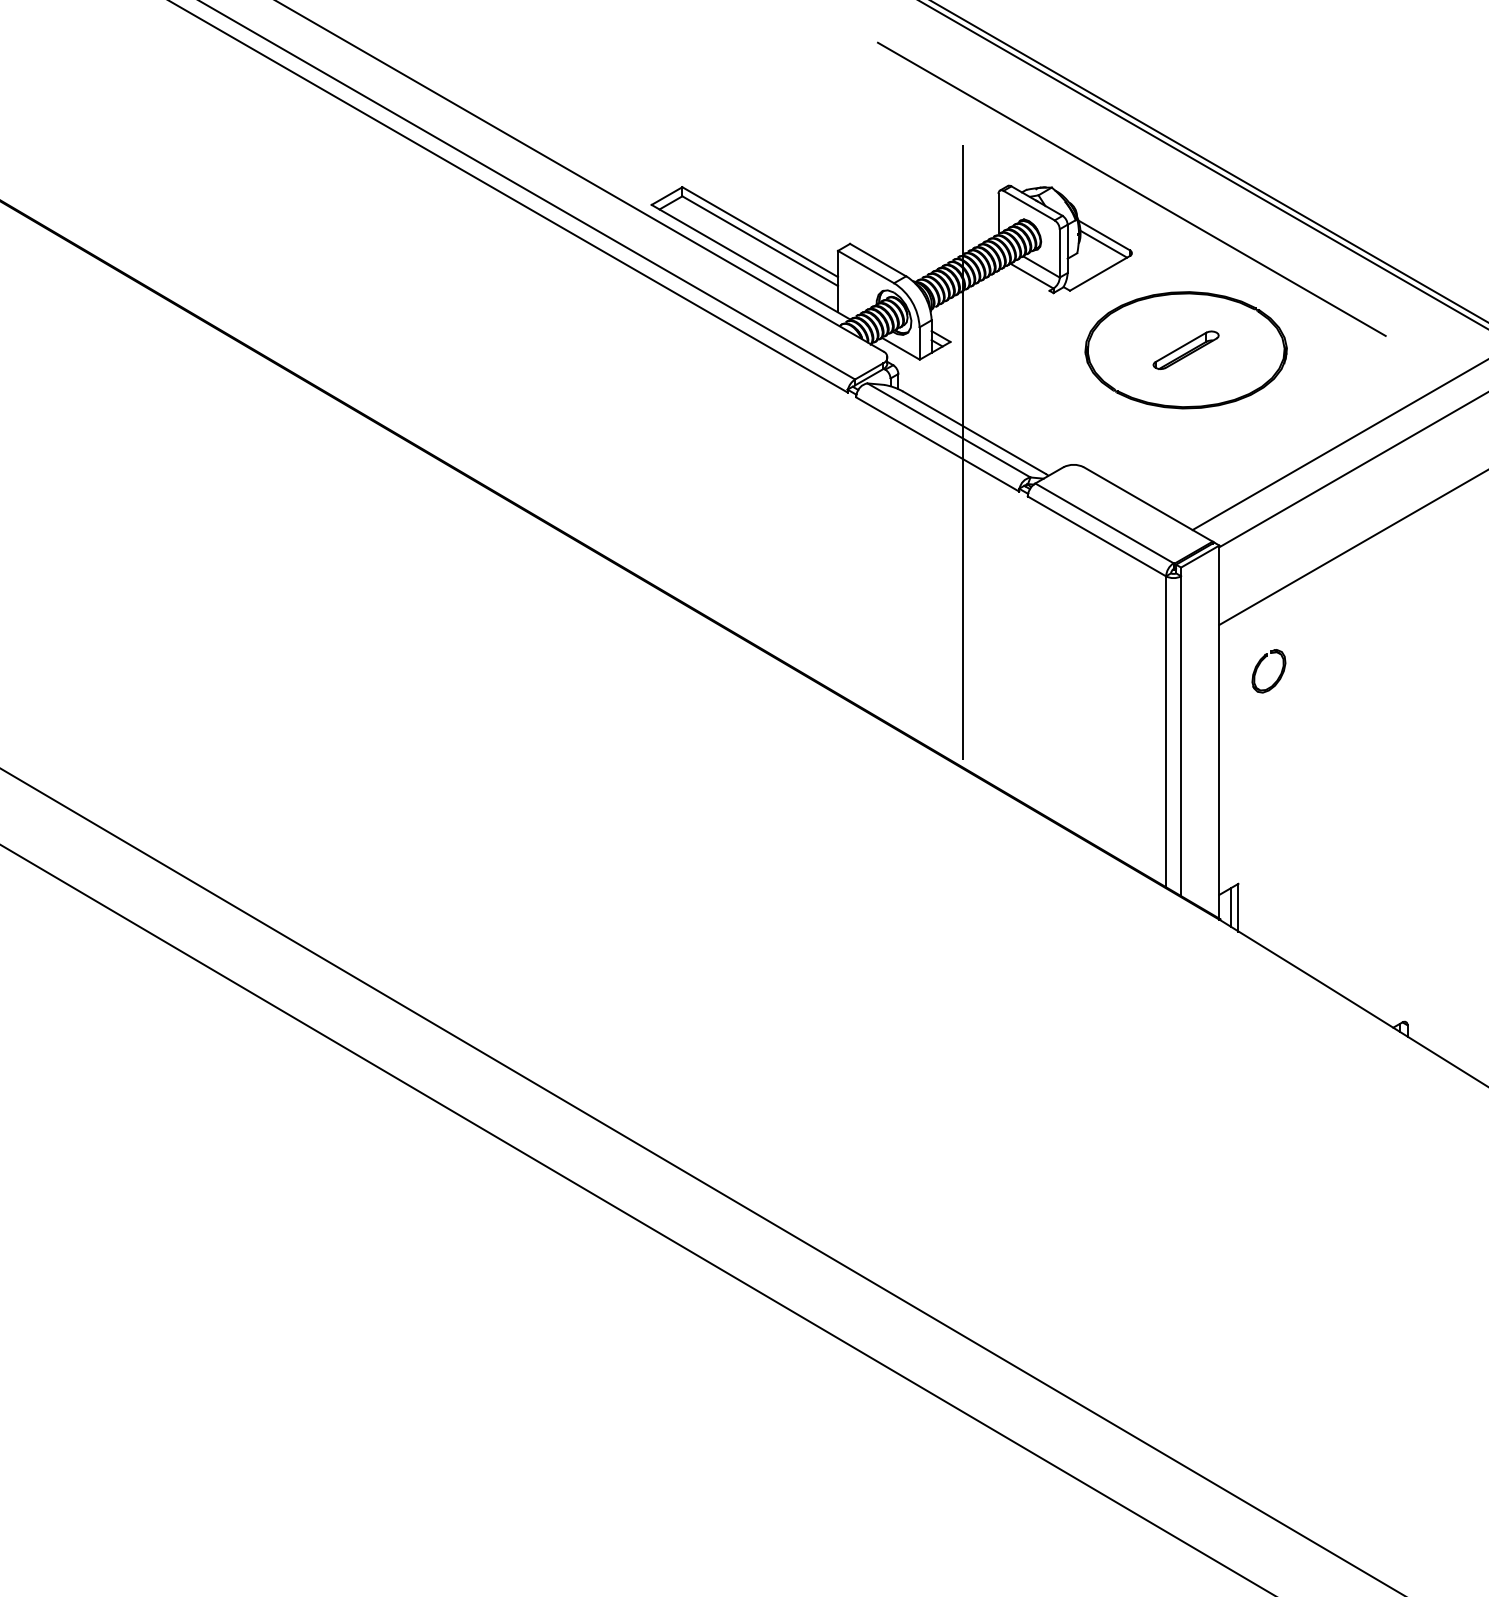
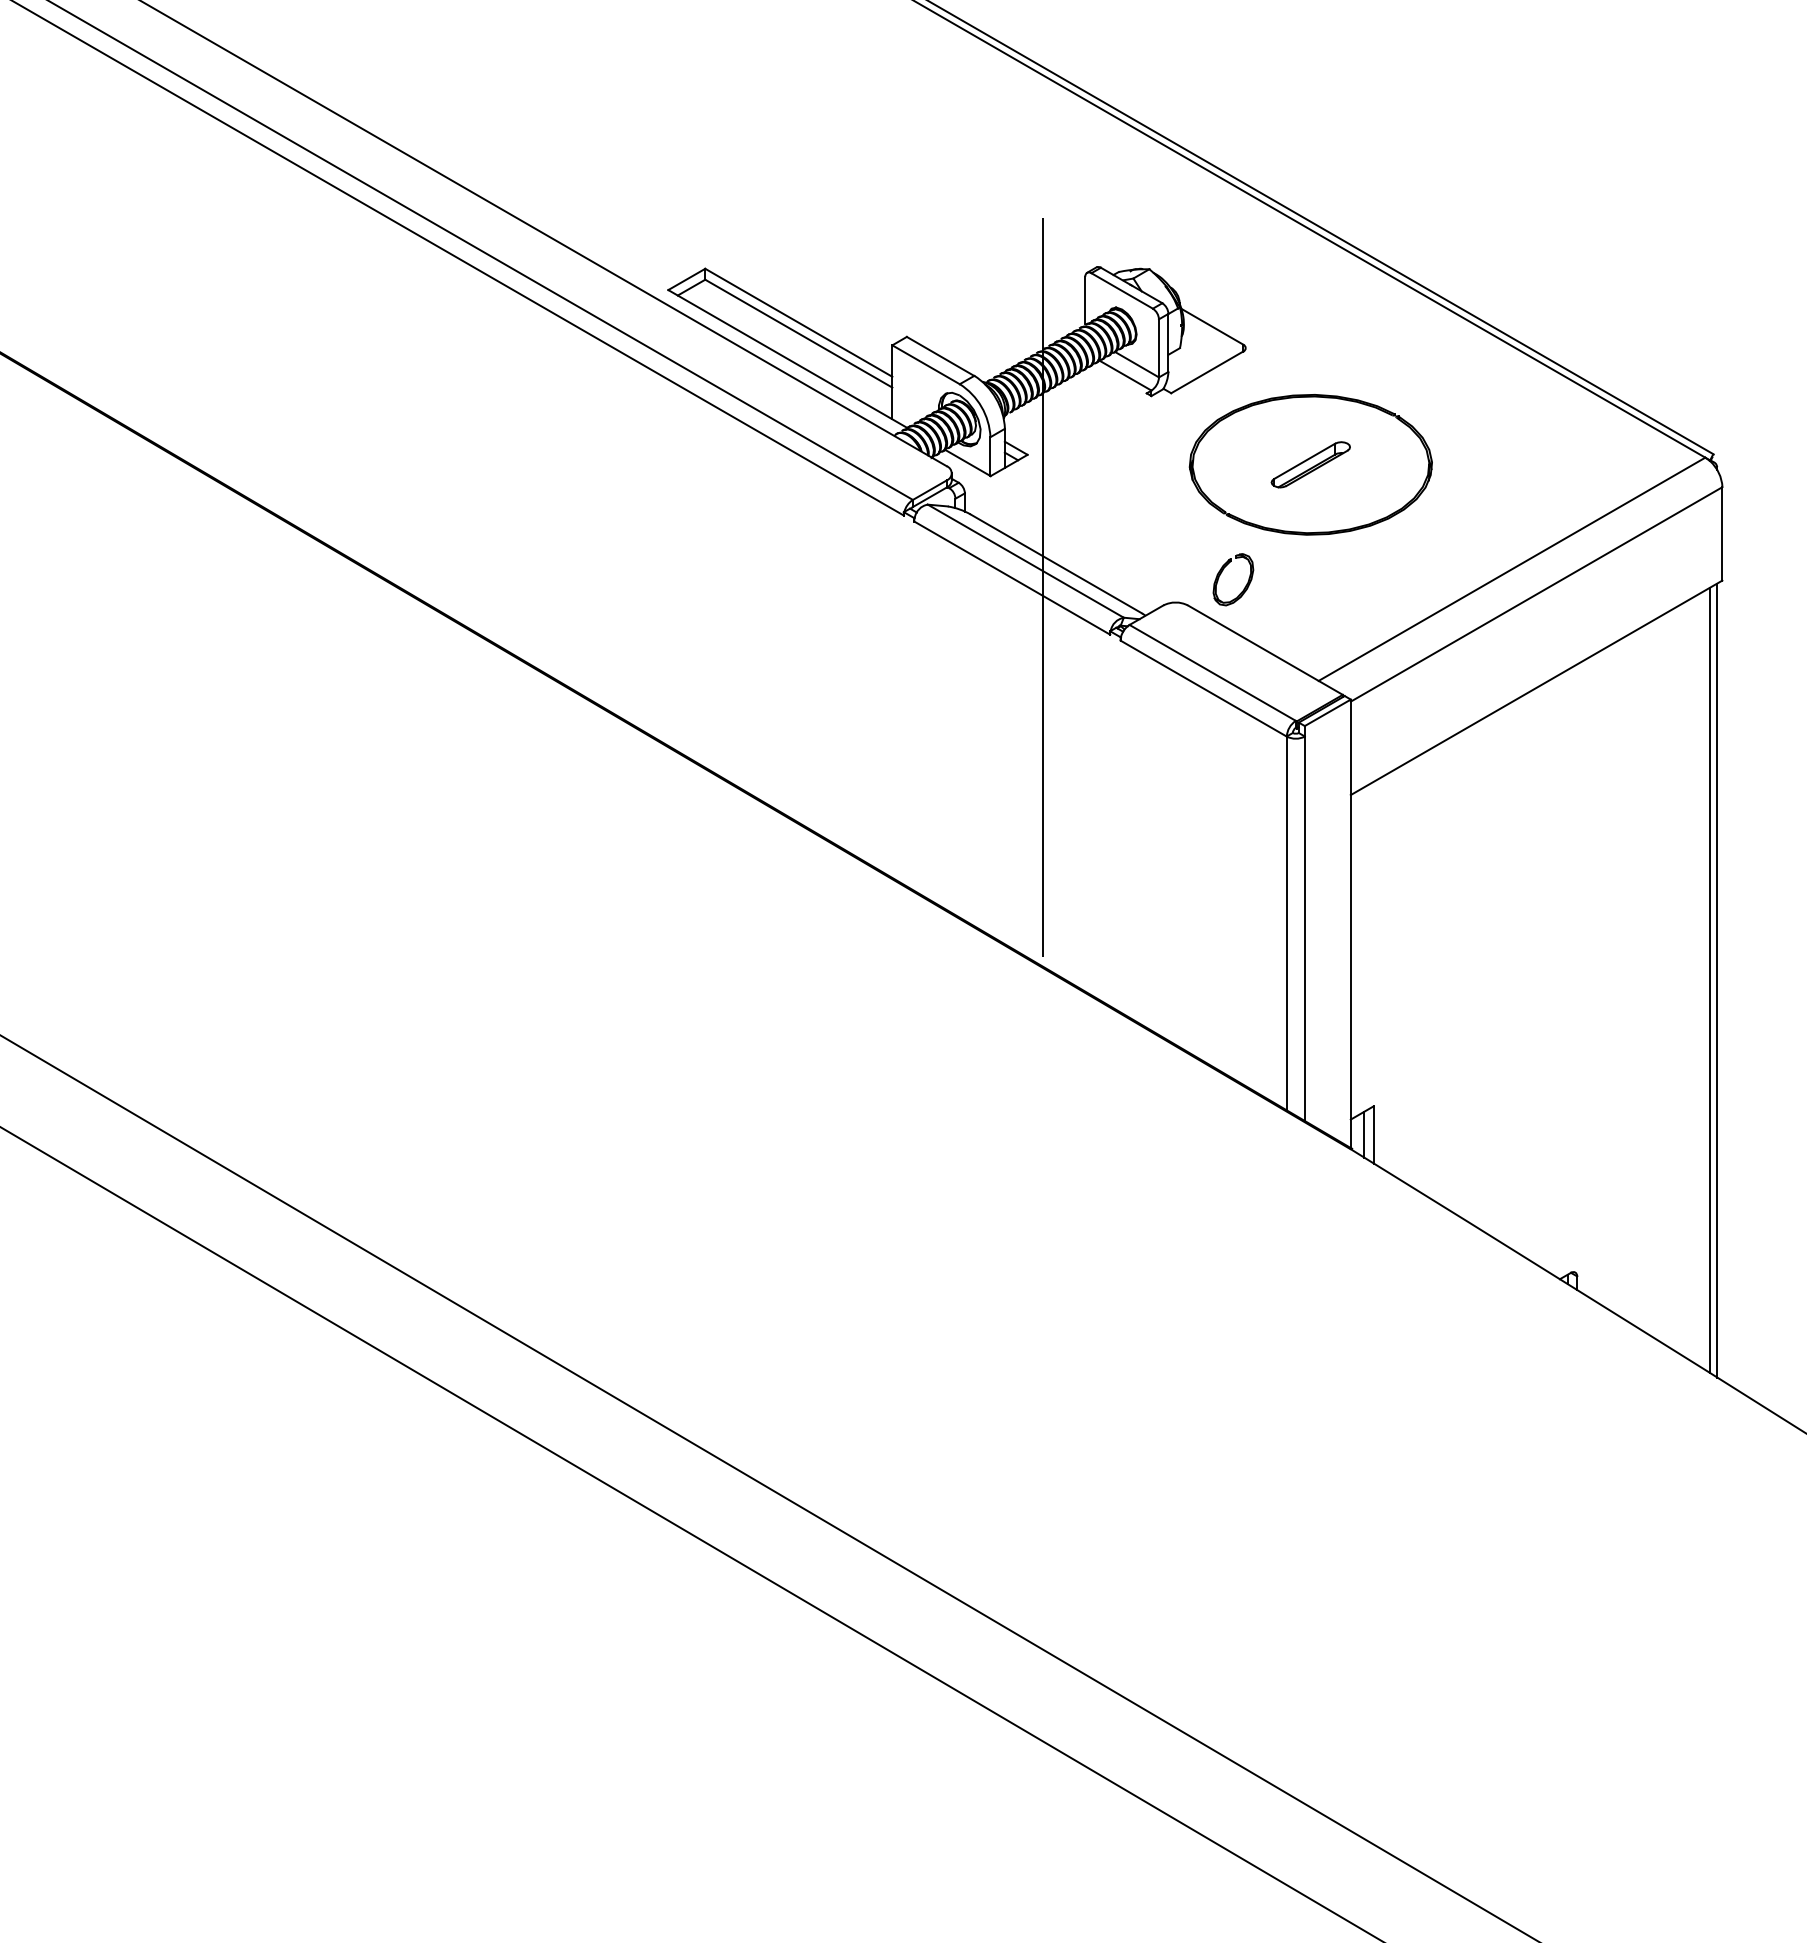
line: (1131, 189) -> (1245, 271), removed
line: (1103, 243) -> (1211, 336), removed
part: (1259, 665) -> (1222, 572), moved

